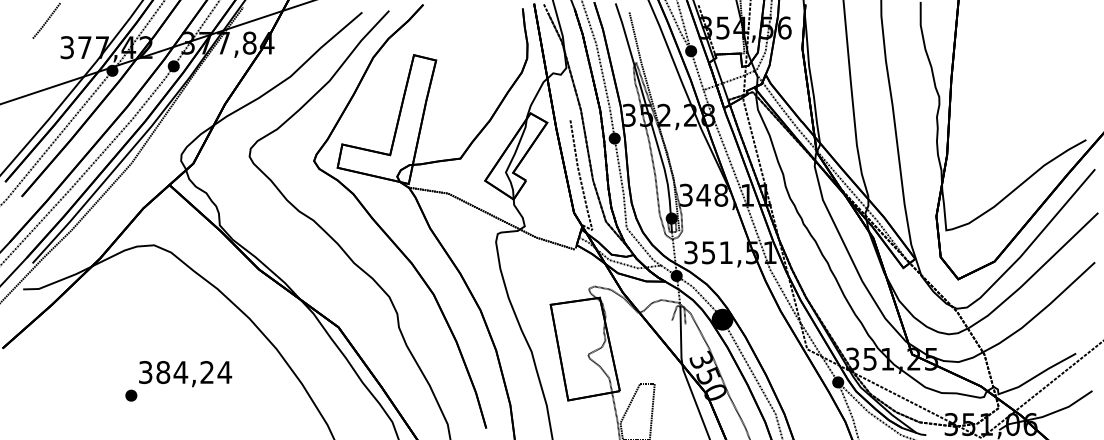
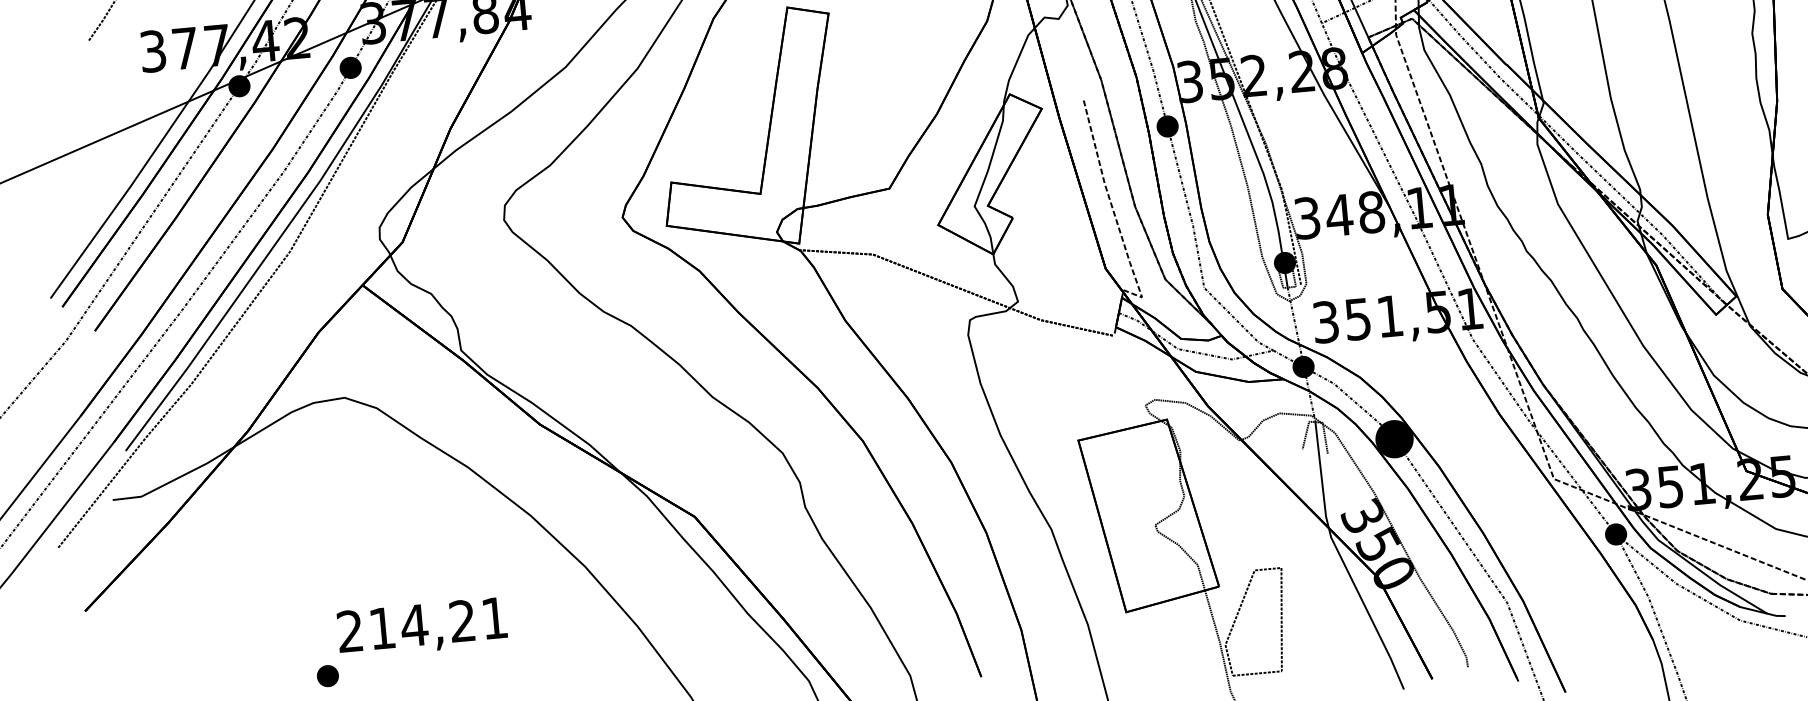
text: (185, 372) -> (422, 624), 384,24 -> 214,21

